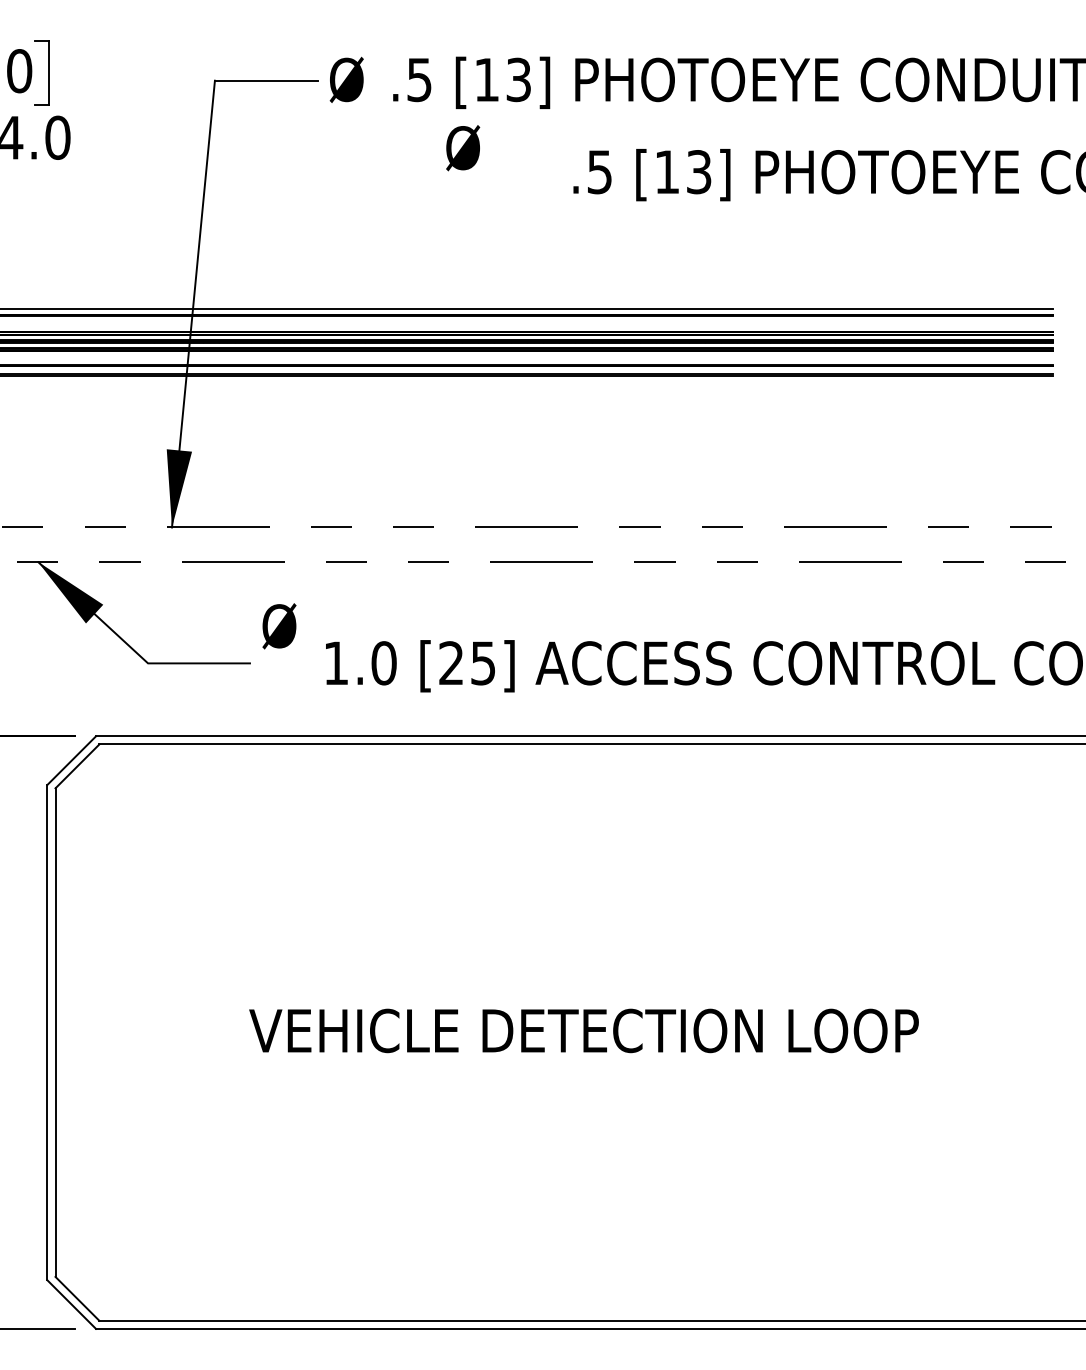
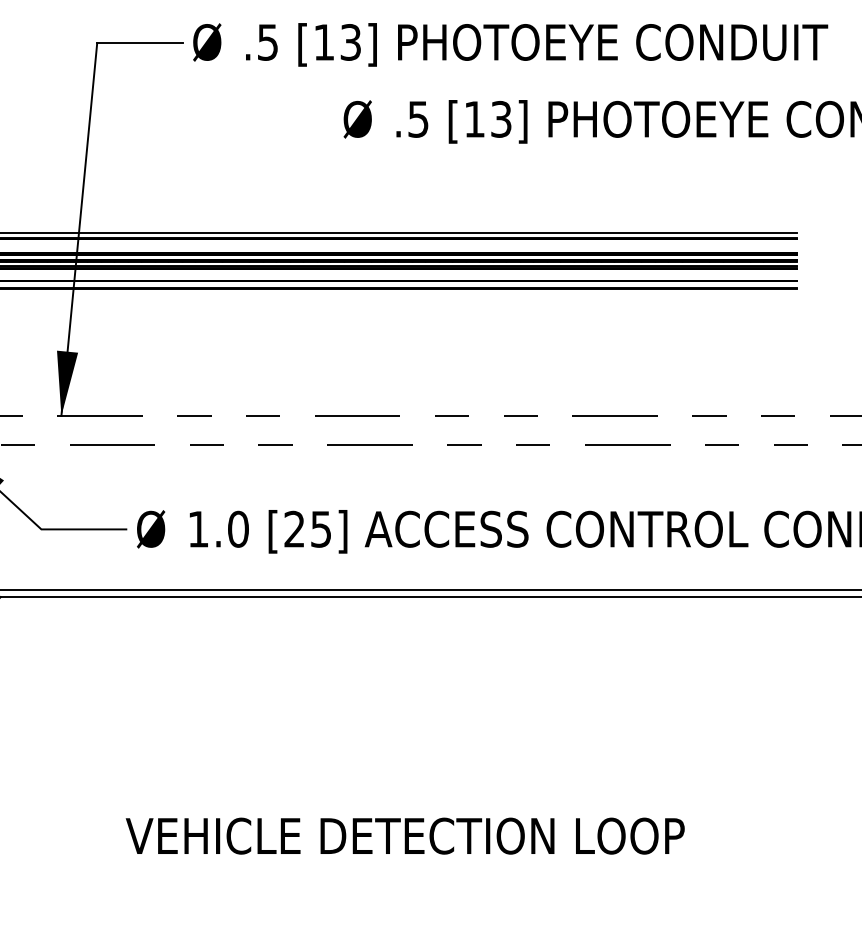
text: (463, 148) -> (358, 119), moved
text: (279, 626) -> (151, 529), moved

